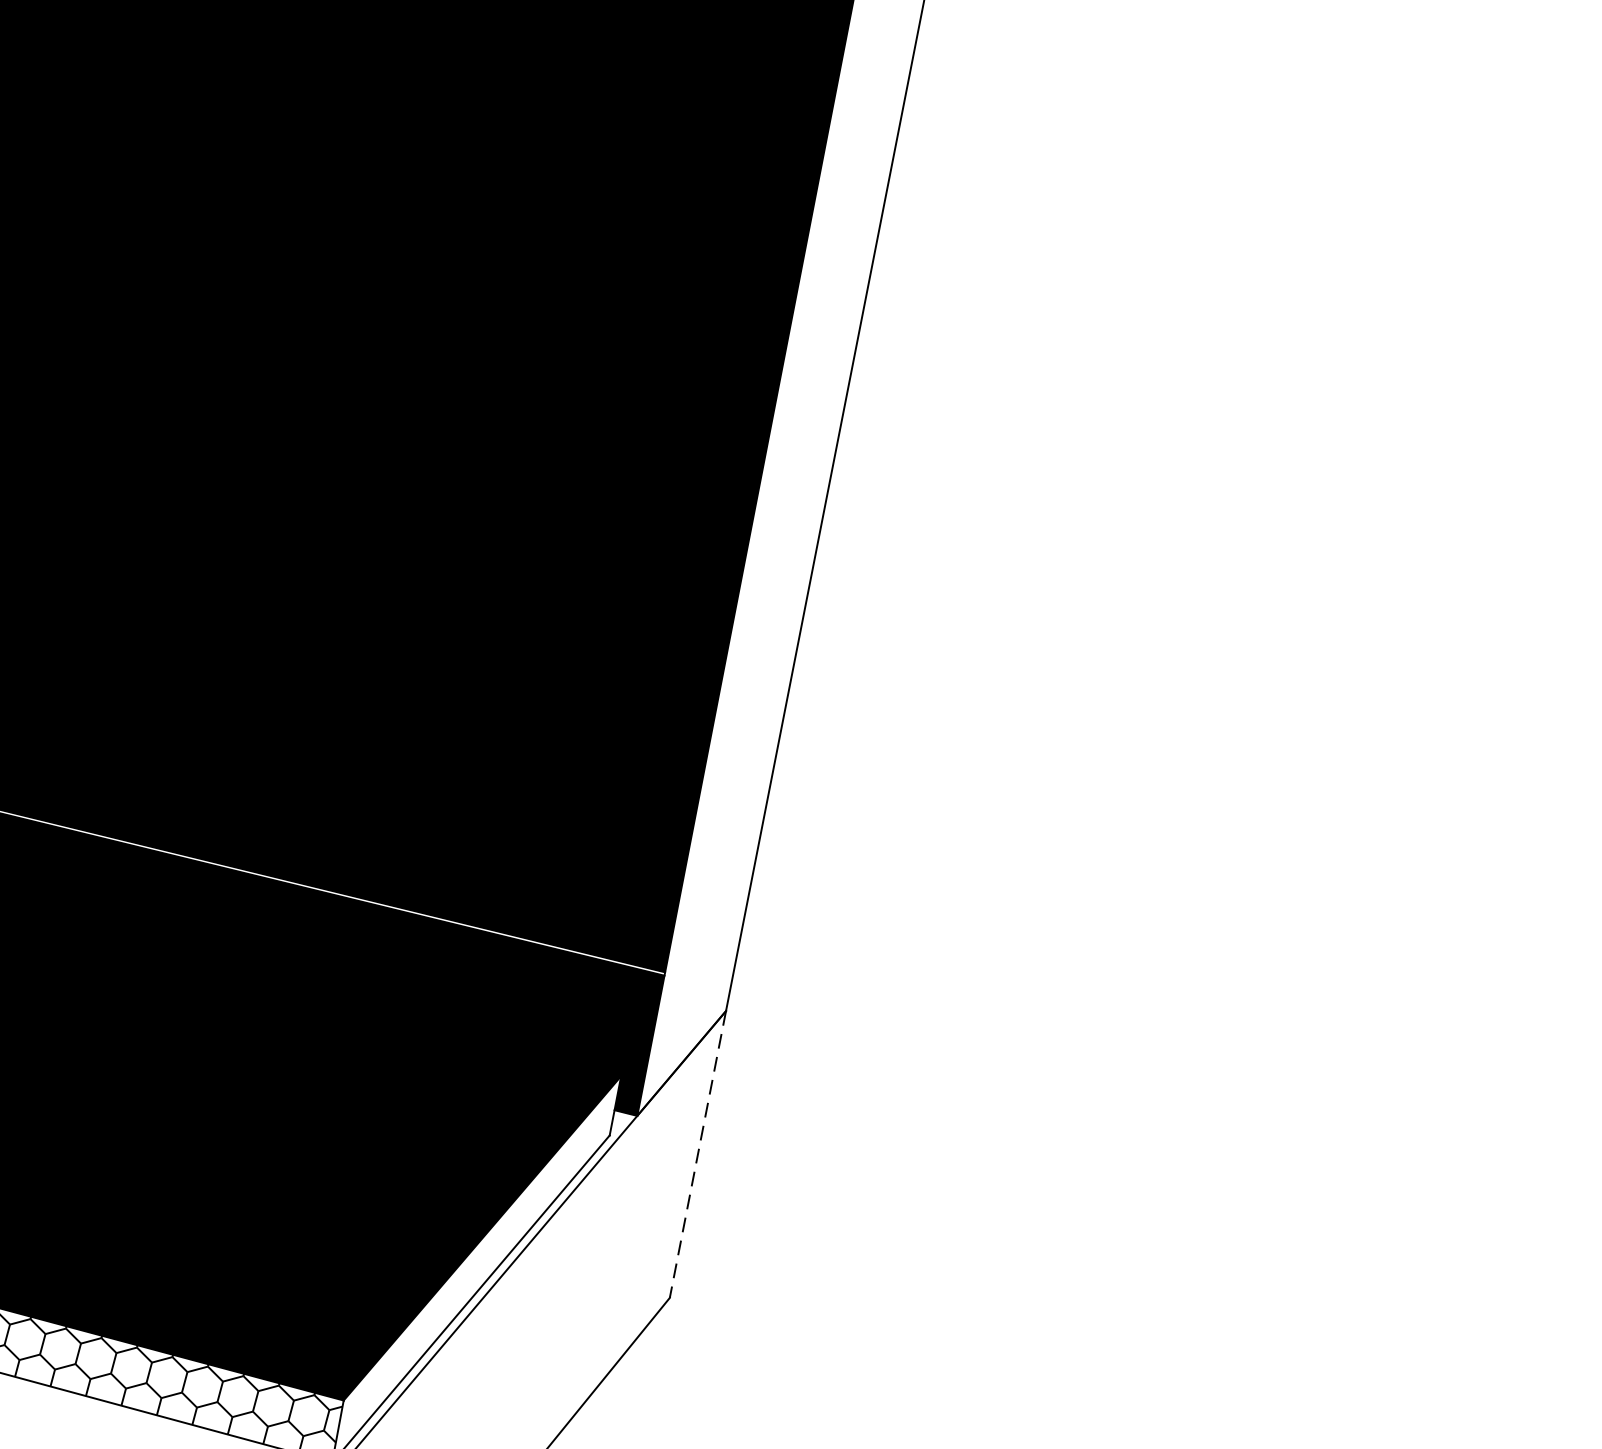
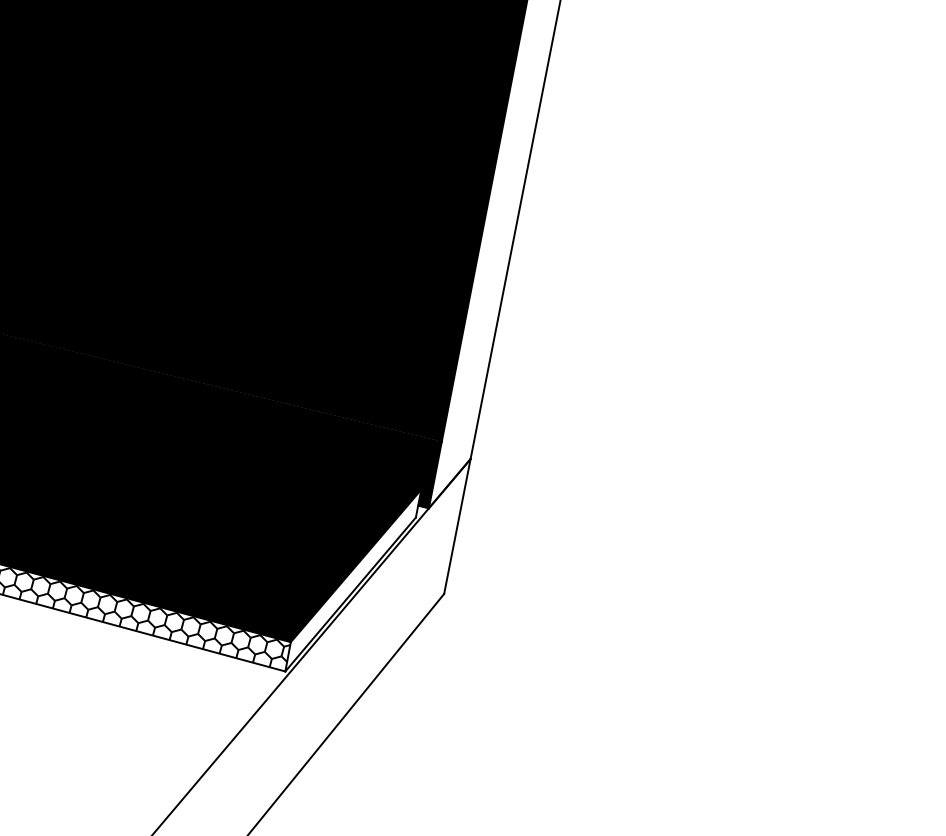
line: (698, 1154) -> (457, 526), dashed -> solid

